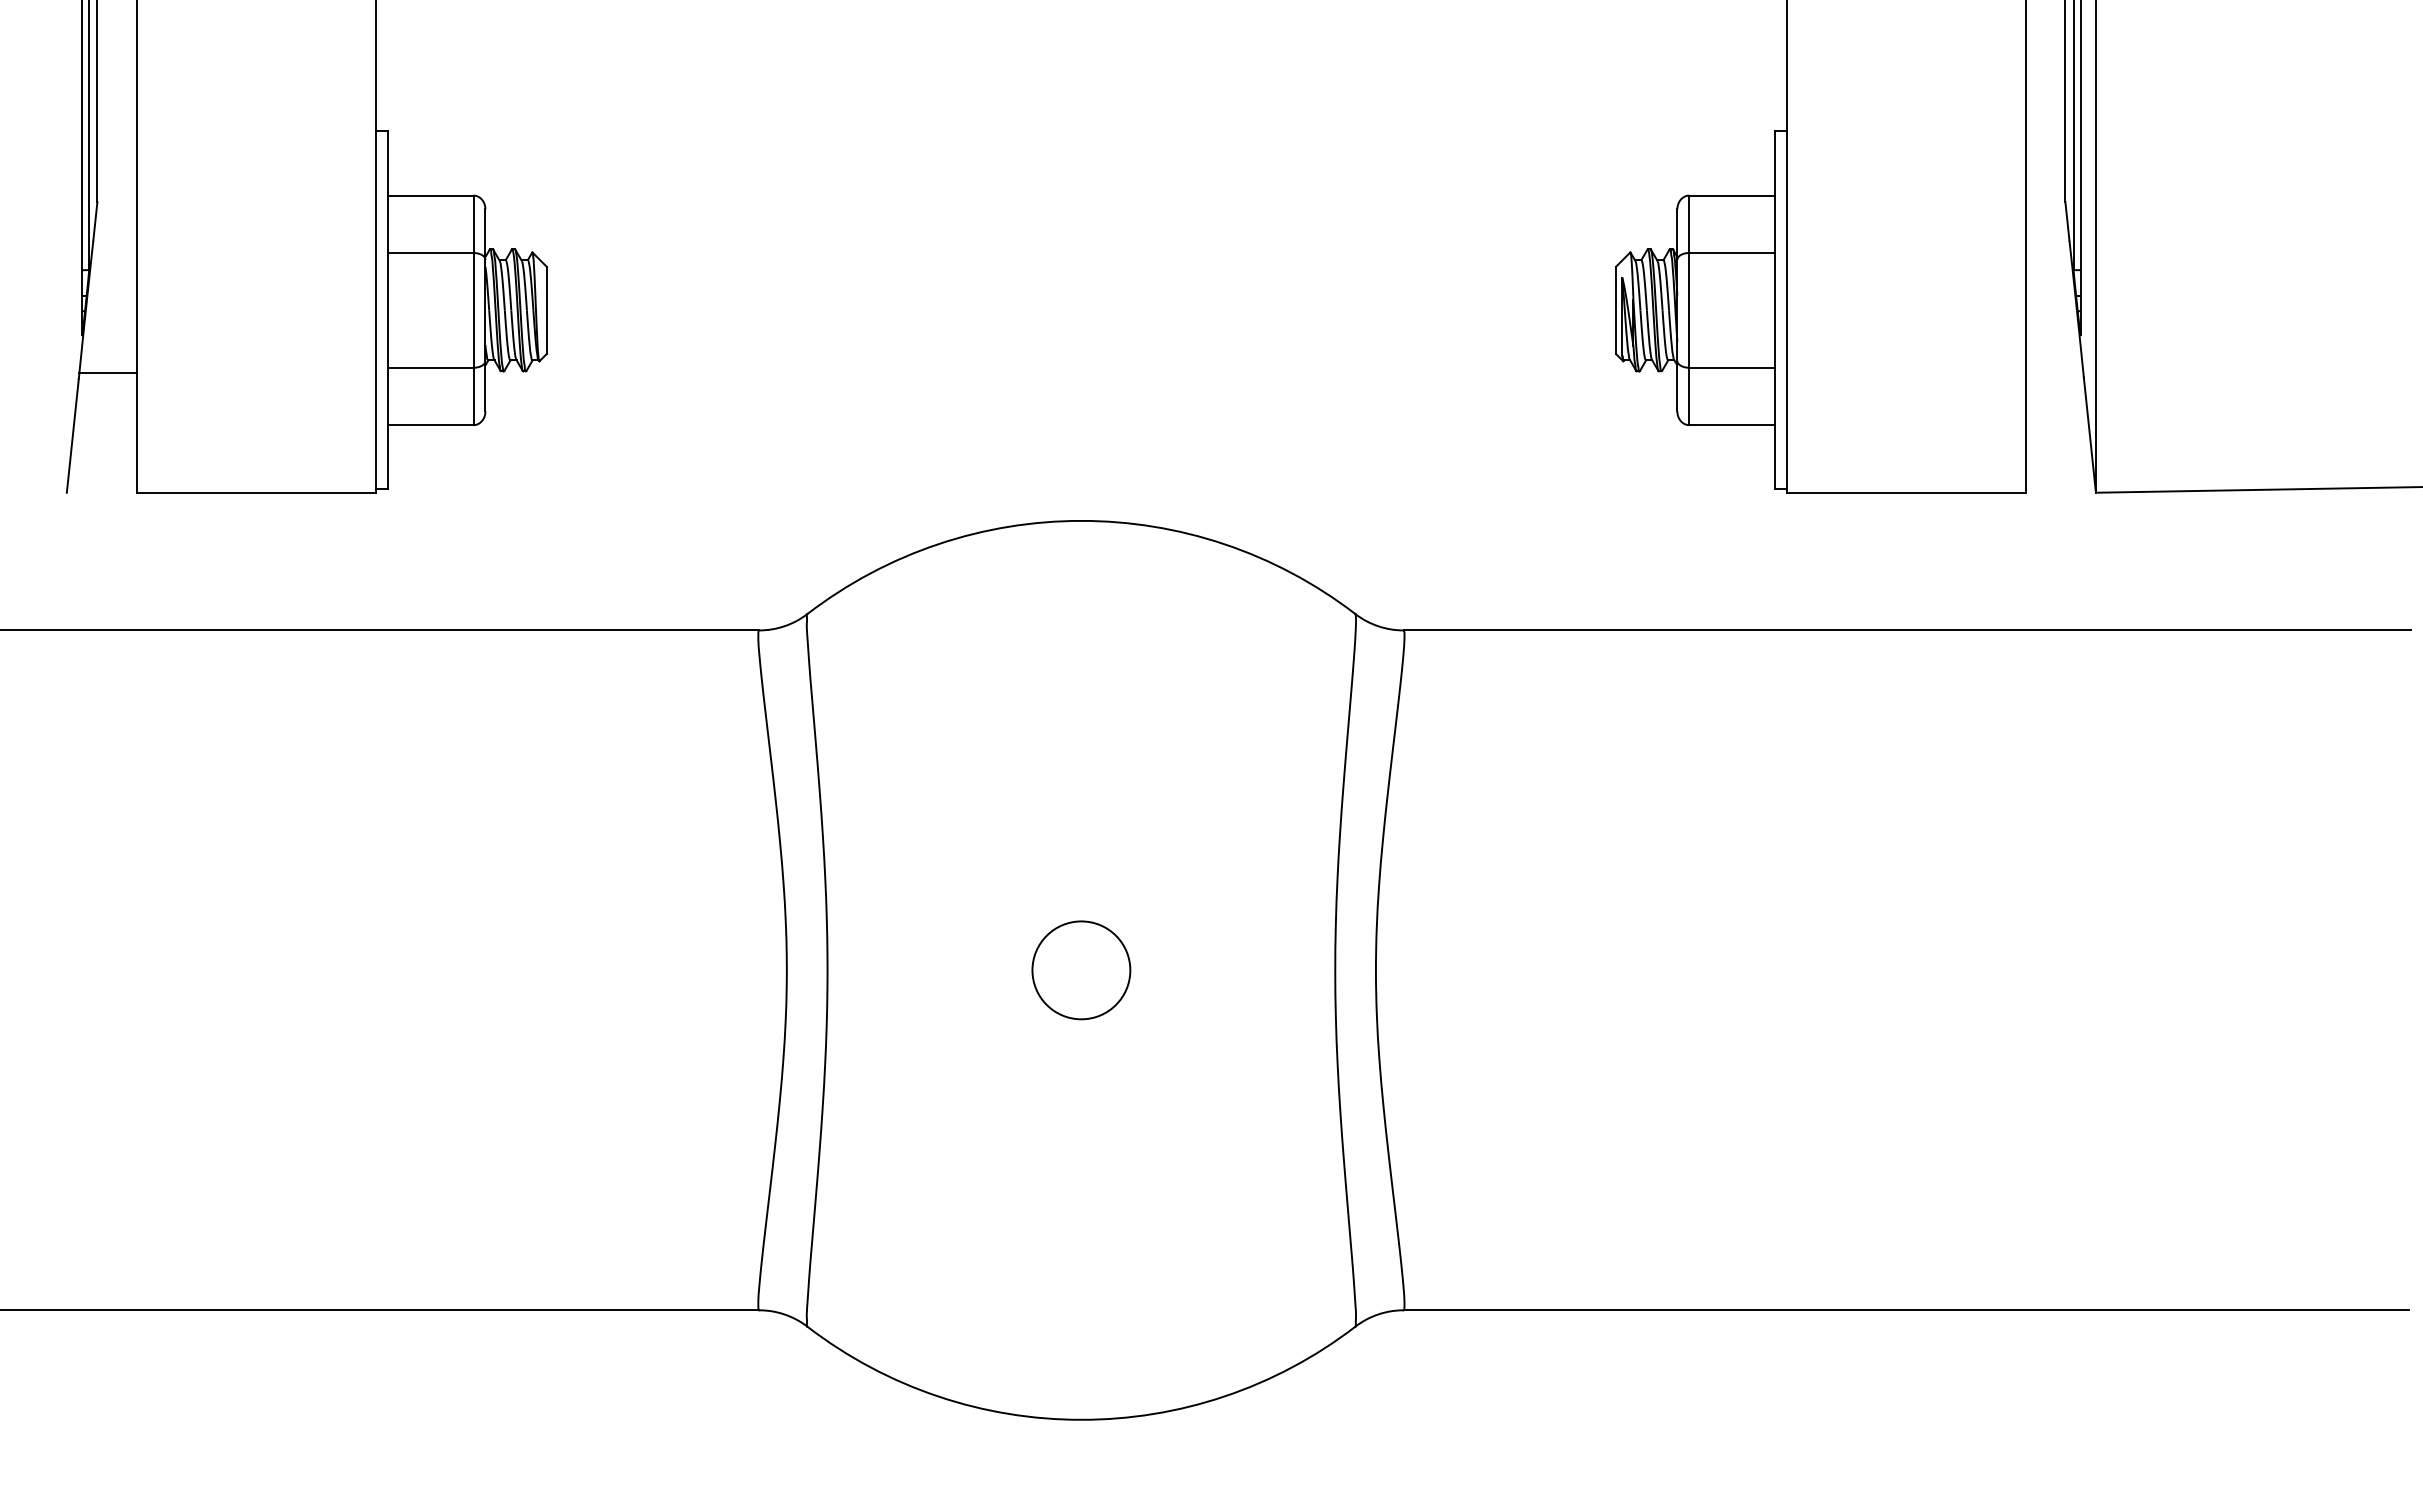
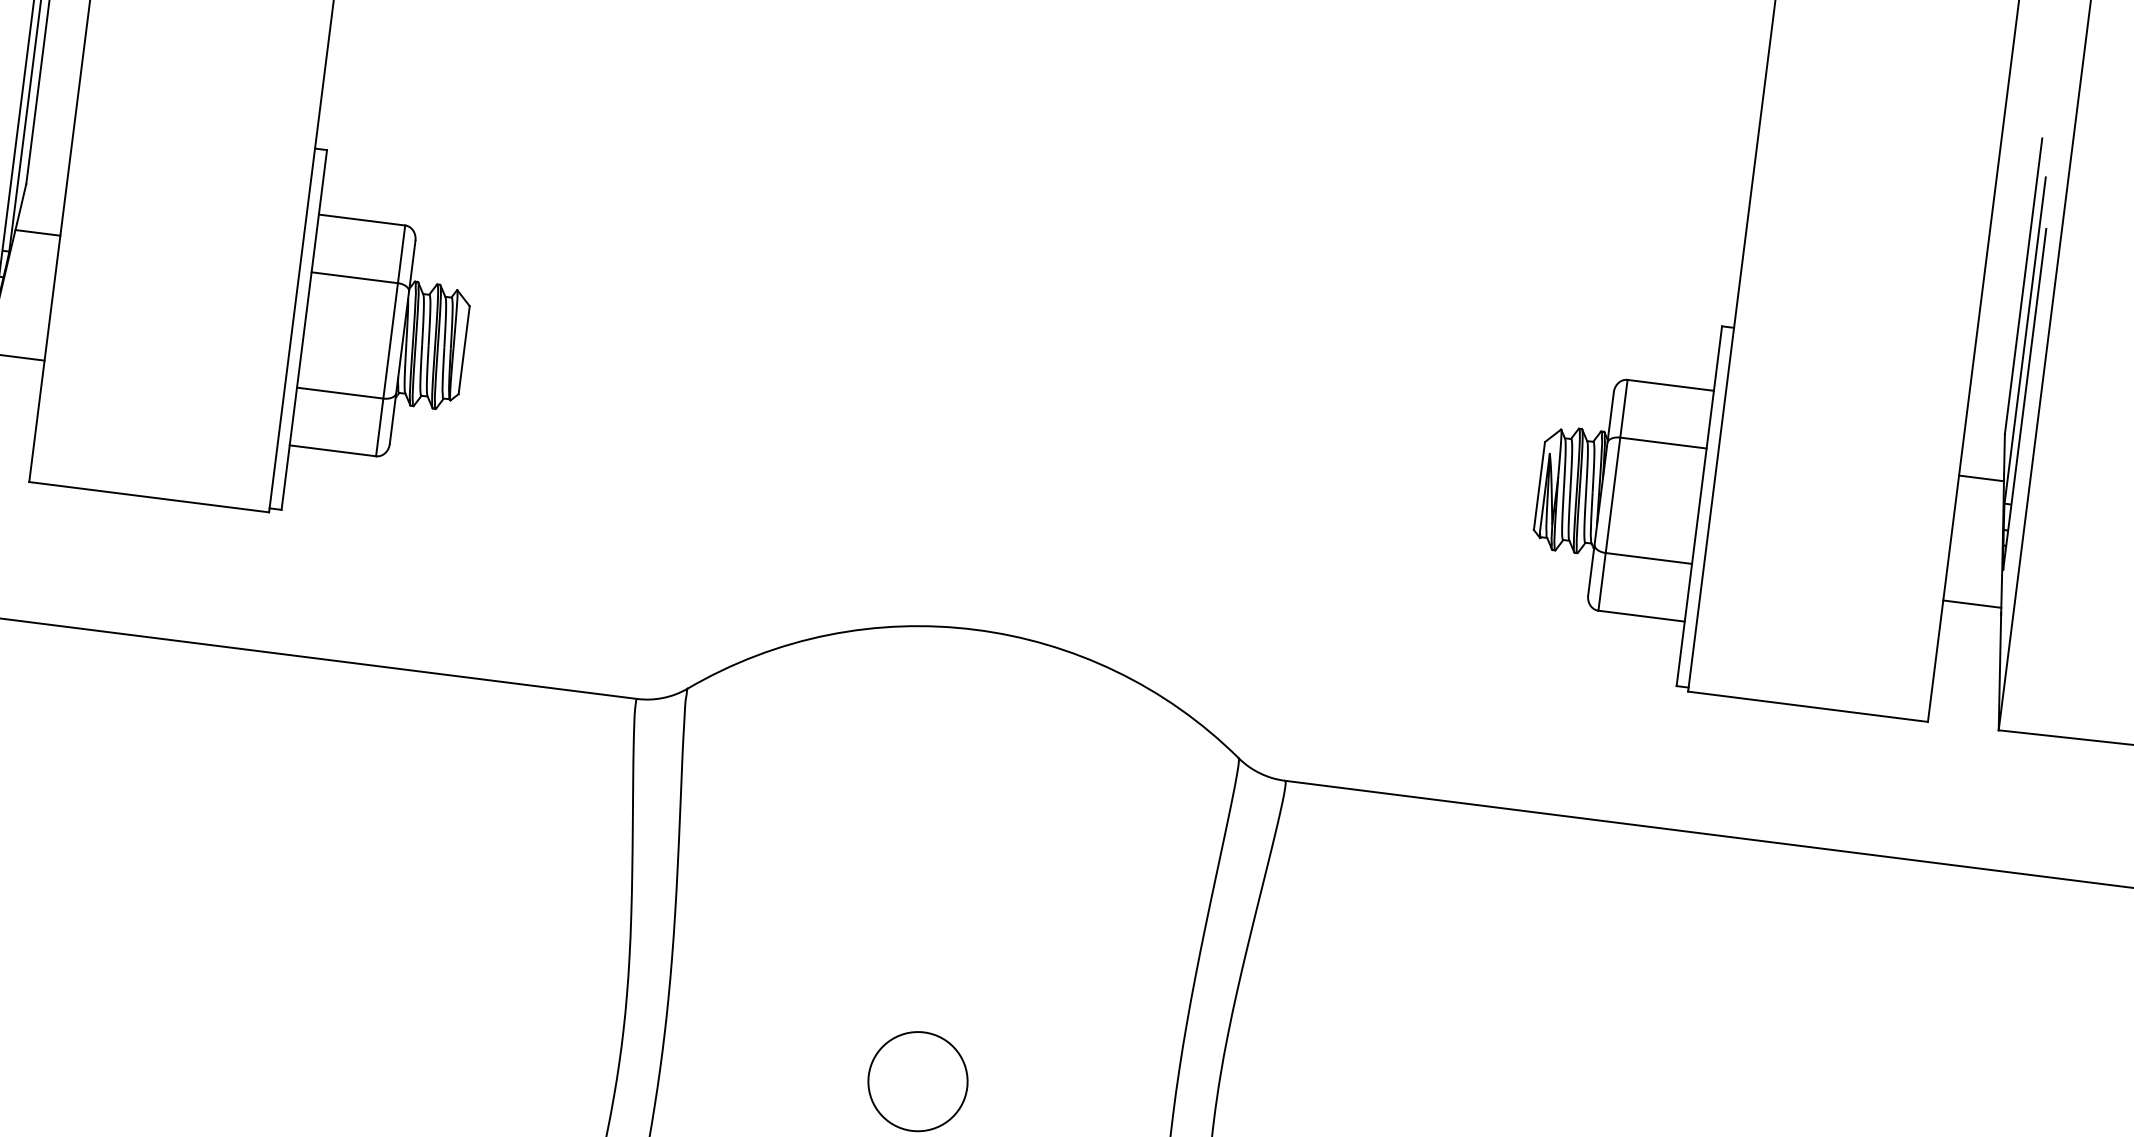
line: (114, 248) -> (37, 233), added
line: (2047, 248) -> (1981, 478), added
line: (2054, 372) -> (1972, 604), added

